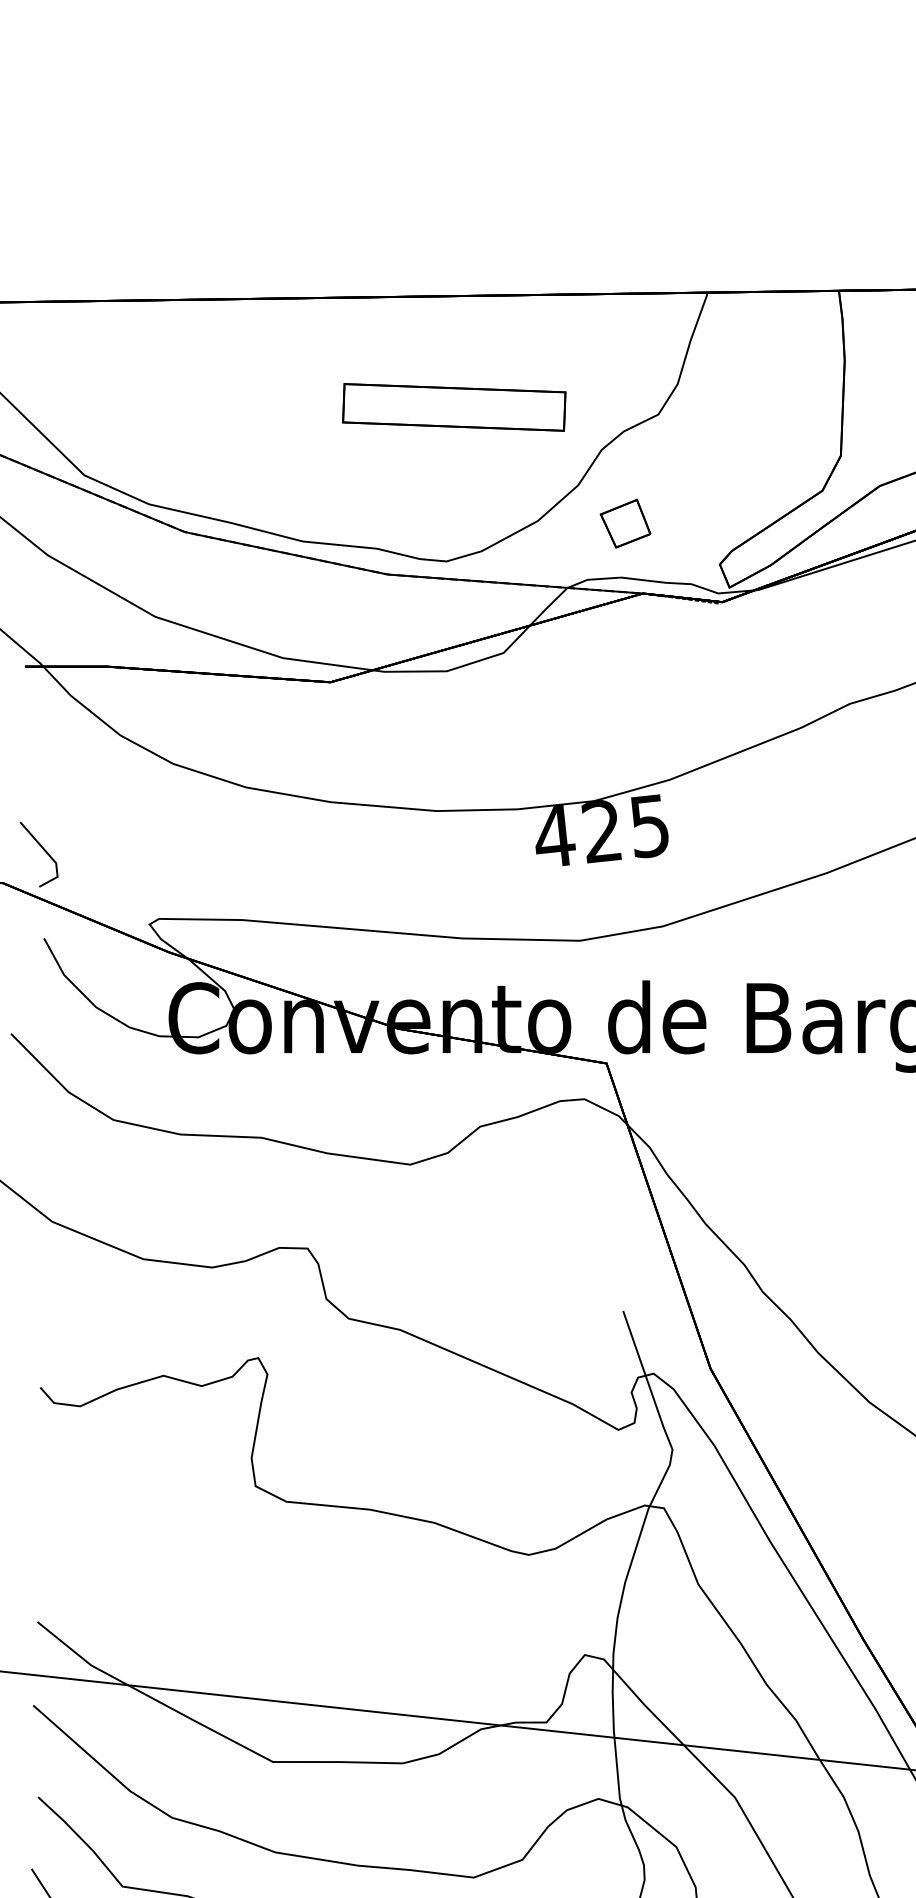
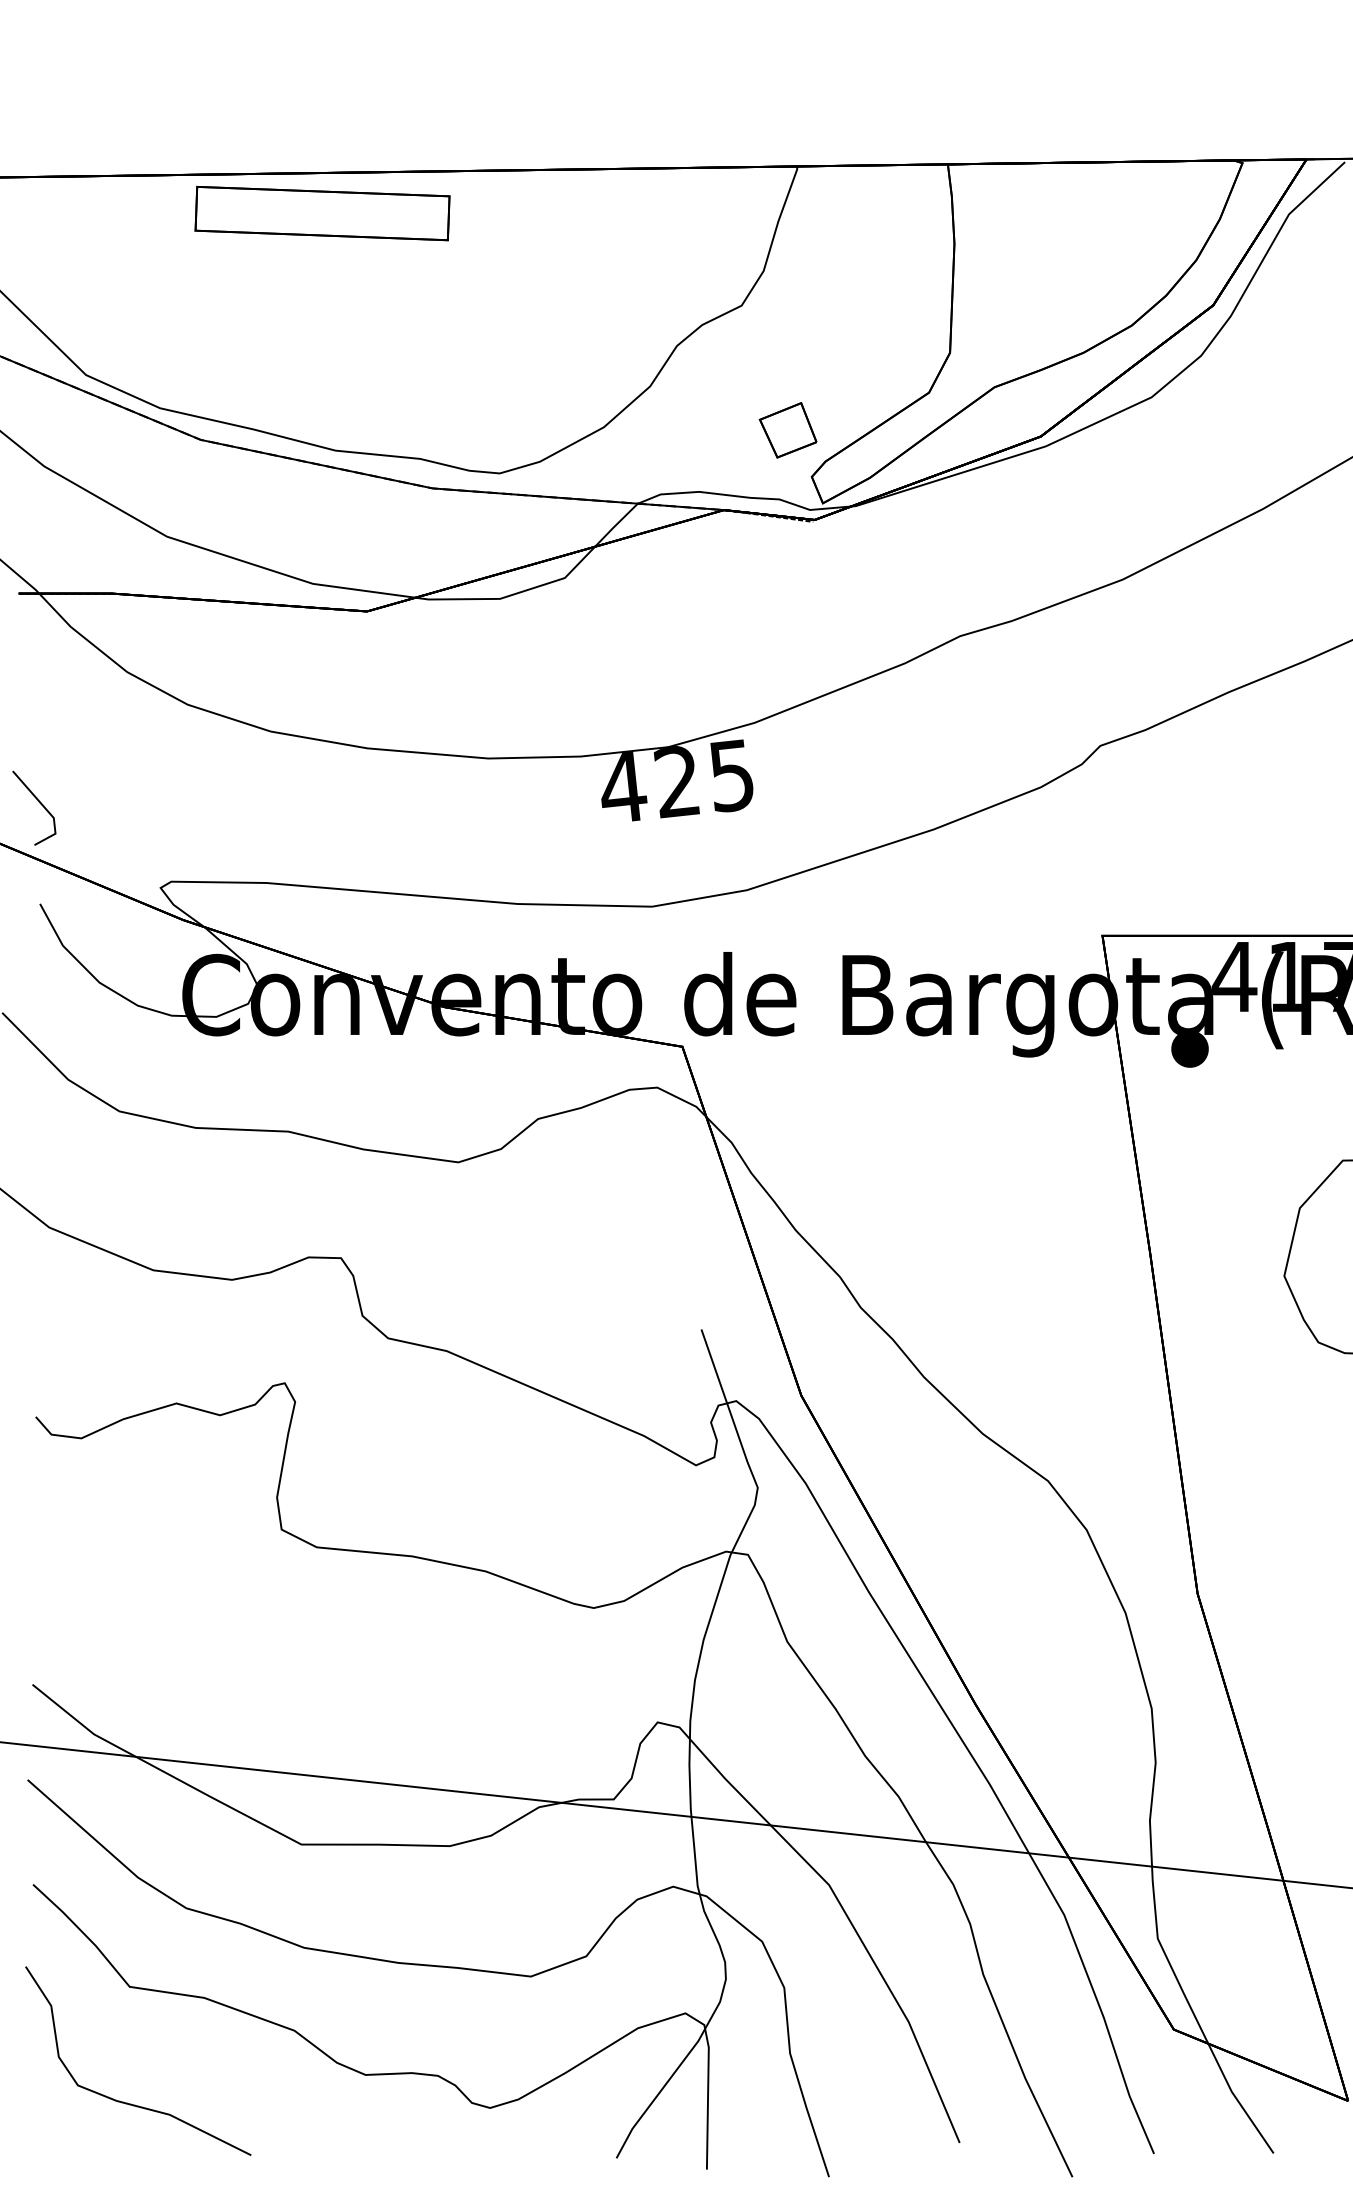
part: (454, 407) -> (322, 213), moved
part: (624, 523) -> (787, 430), moved

